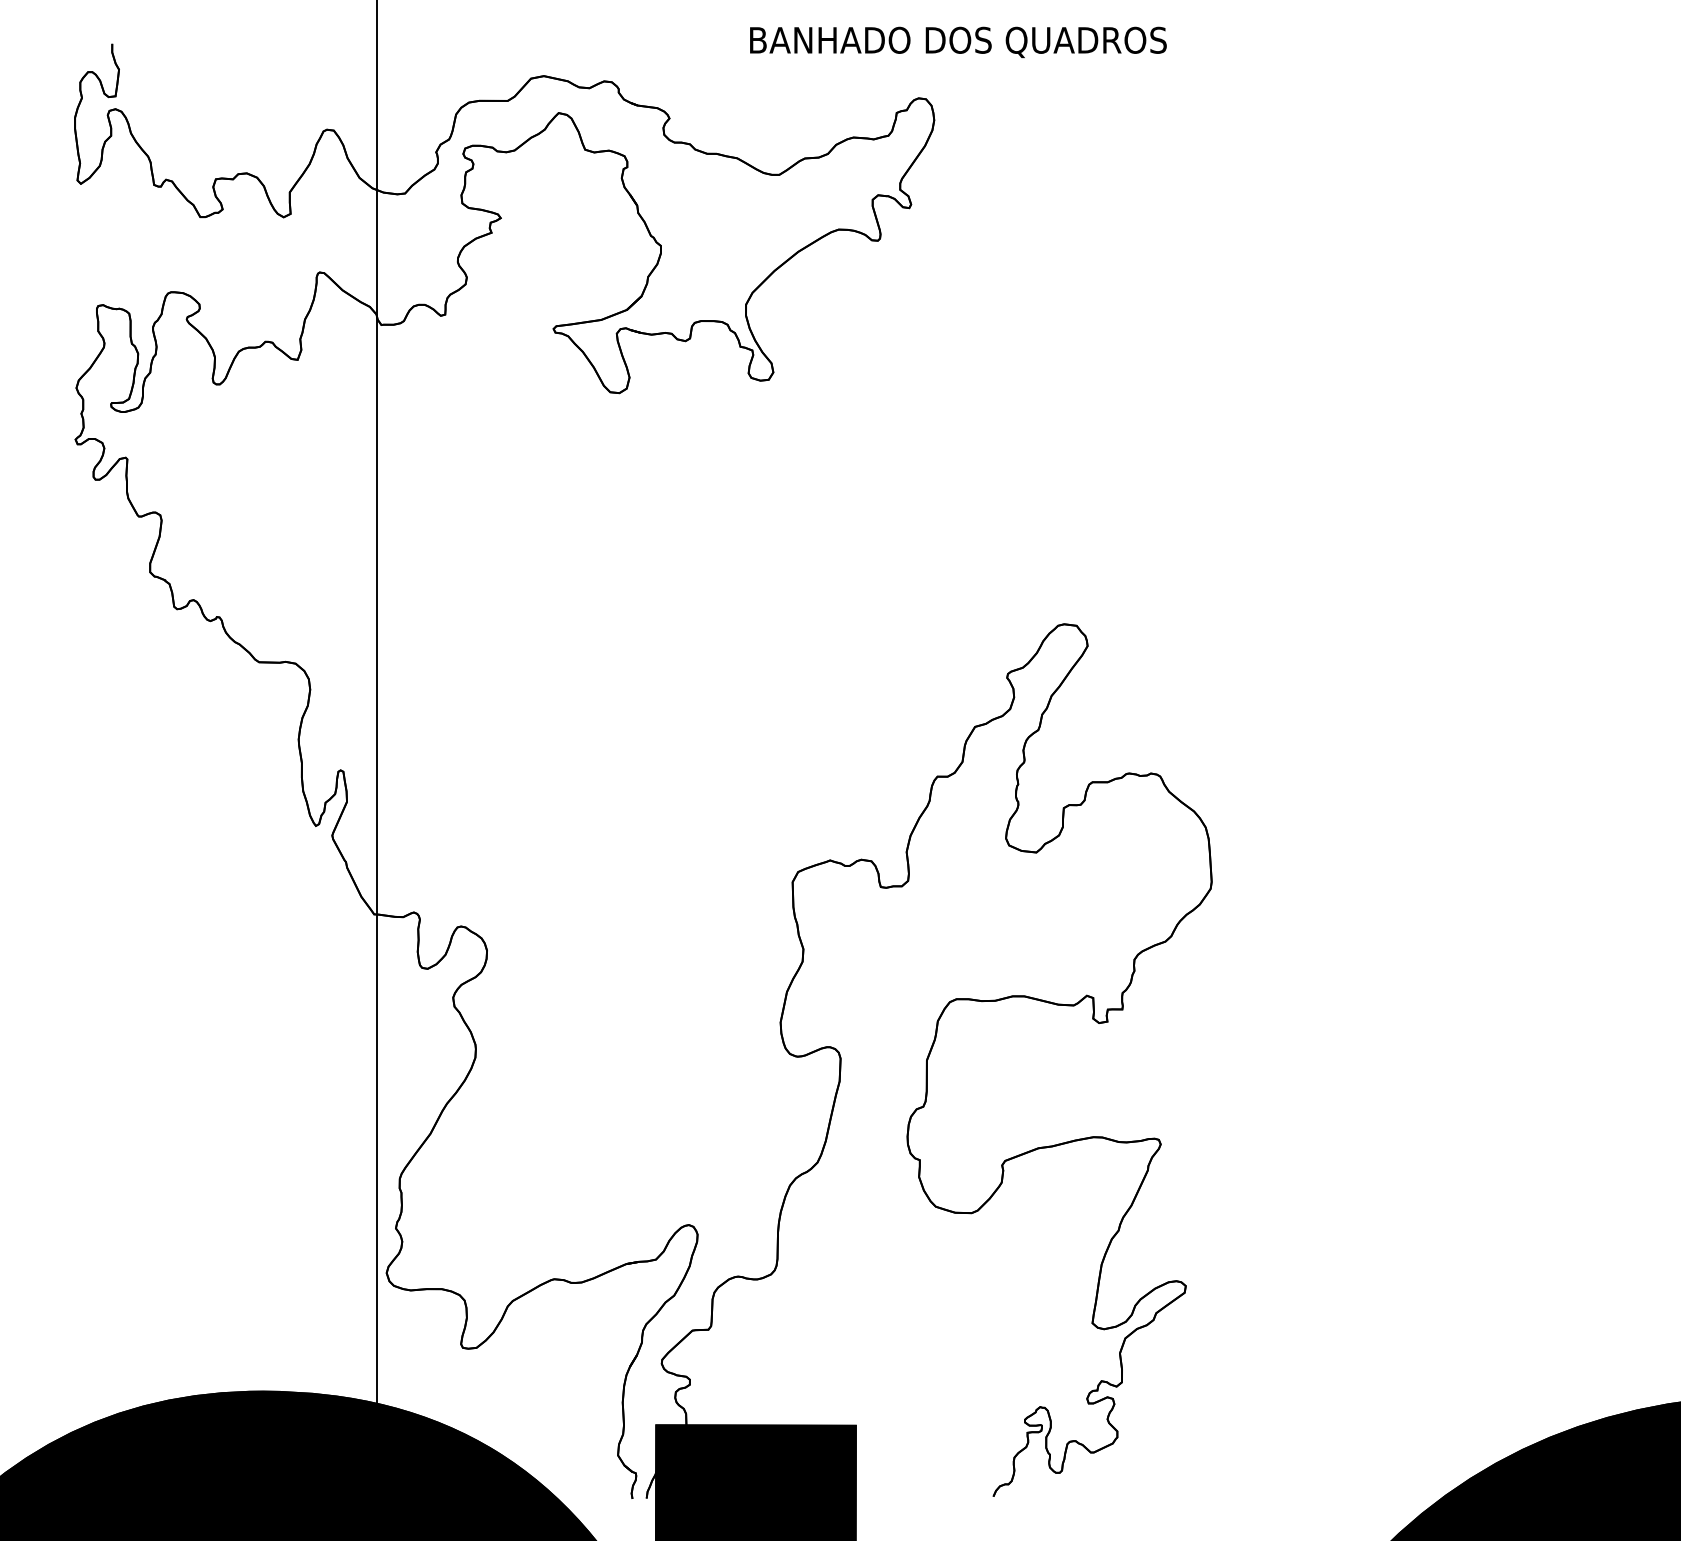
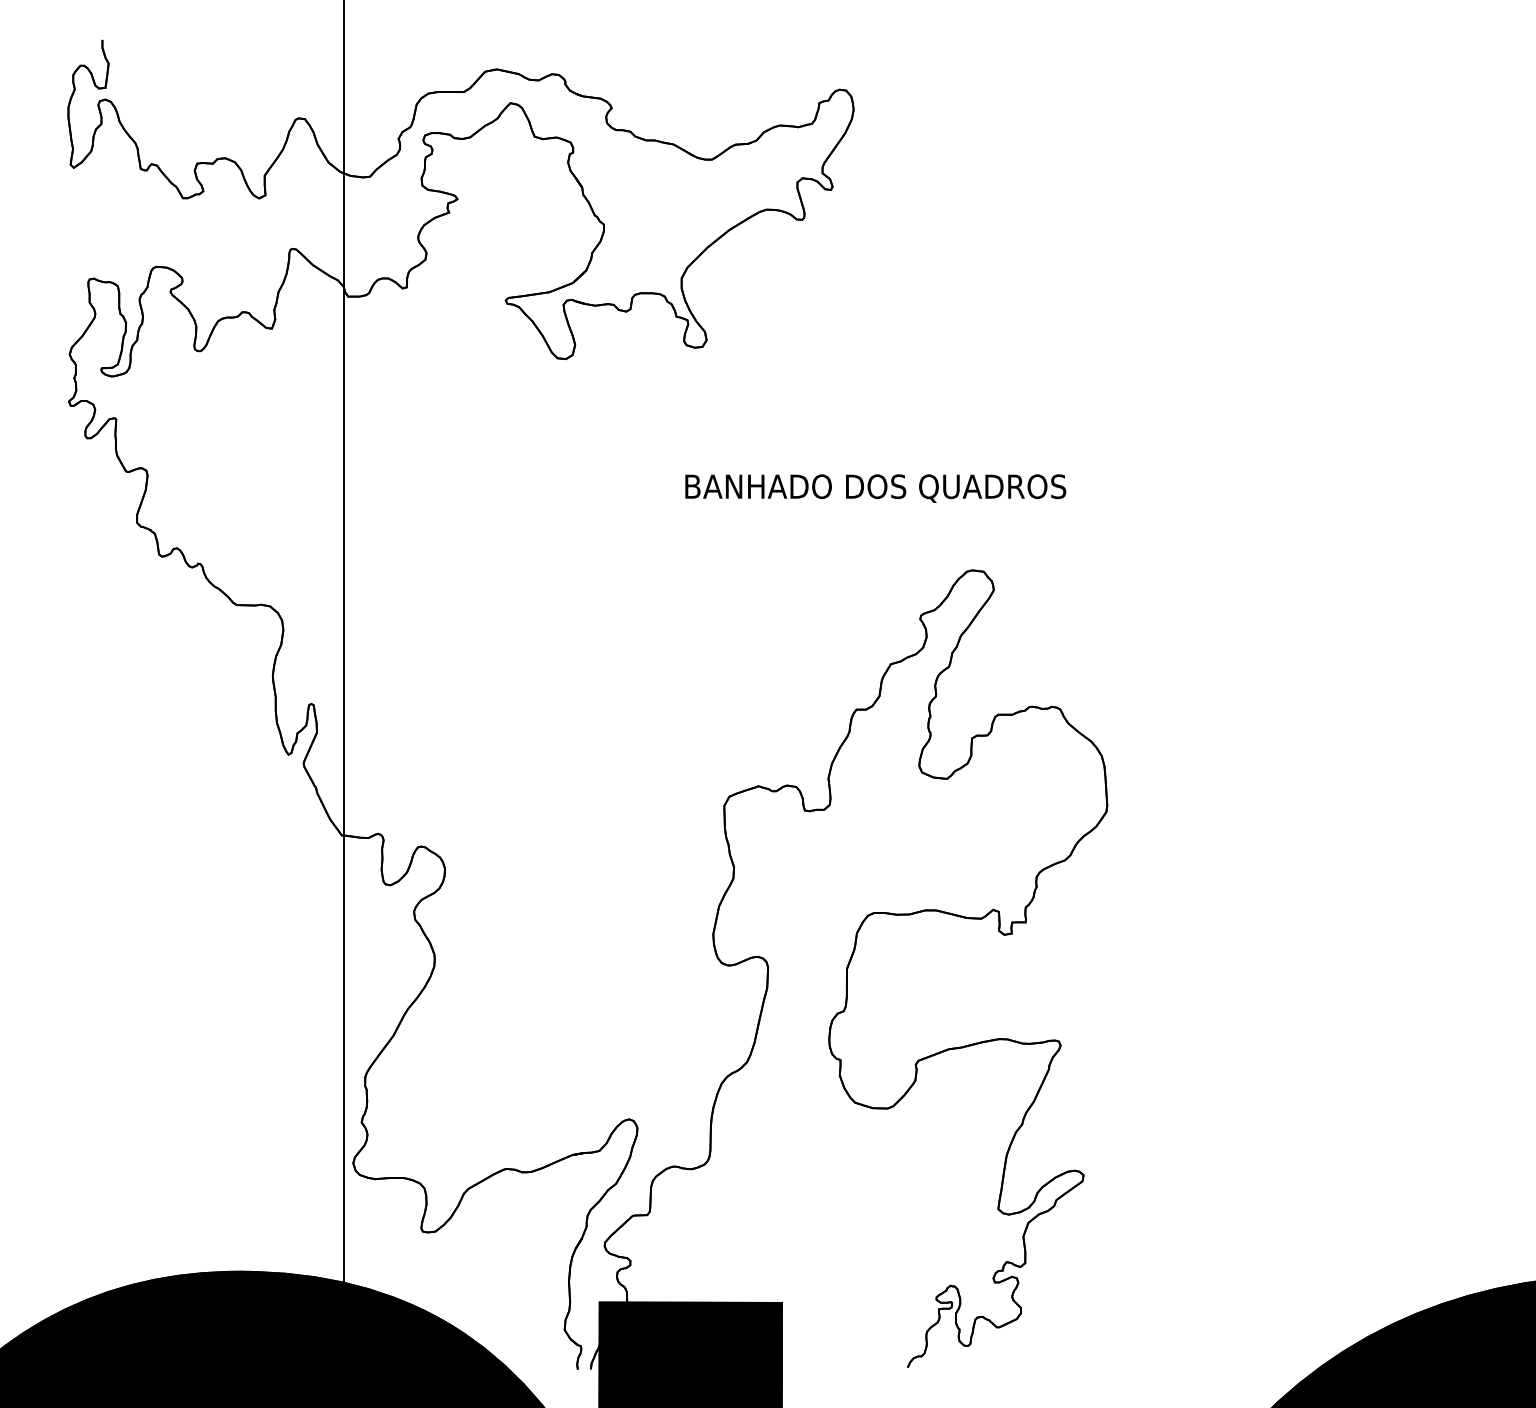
text: (958, 42) -> (875, 488), moved

